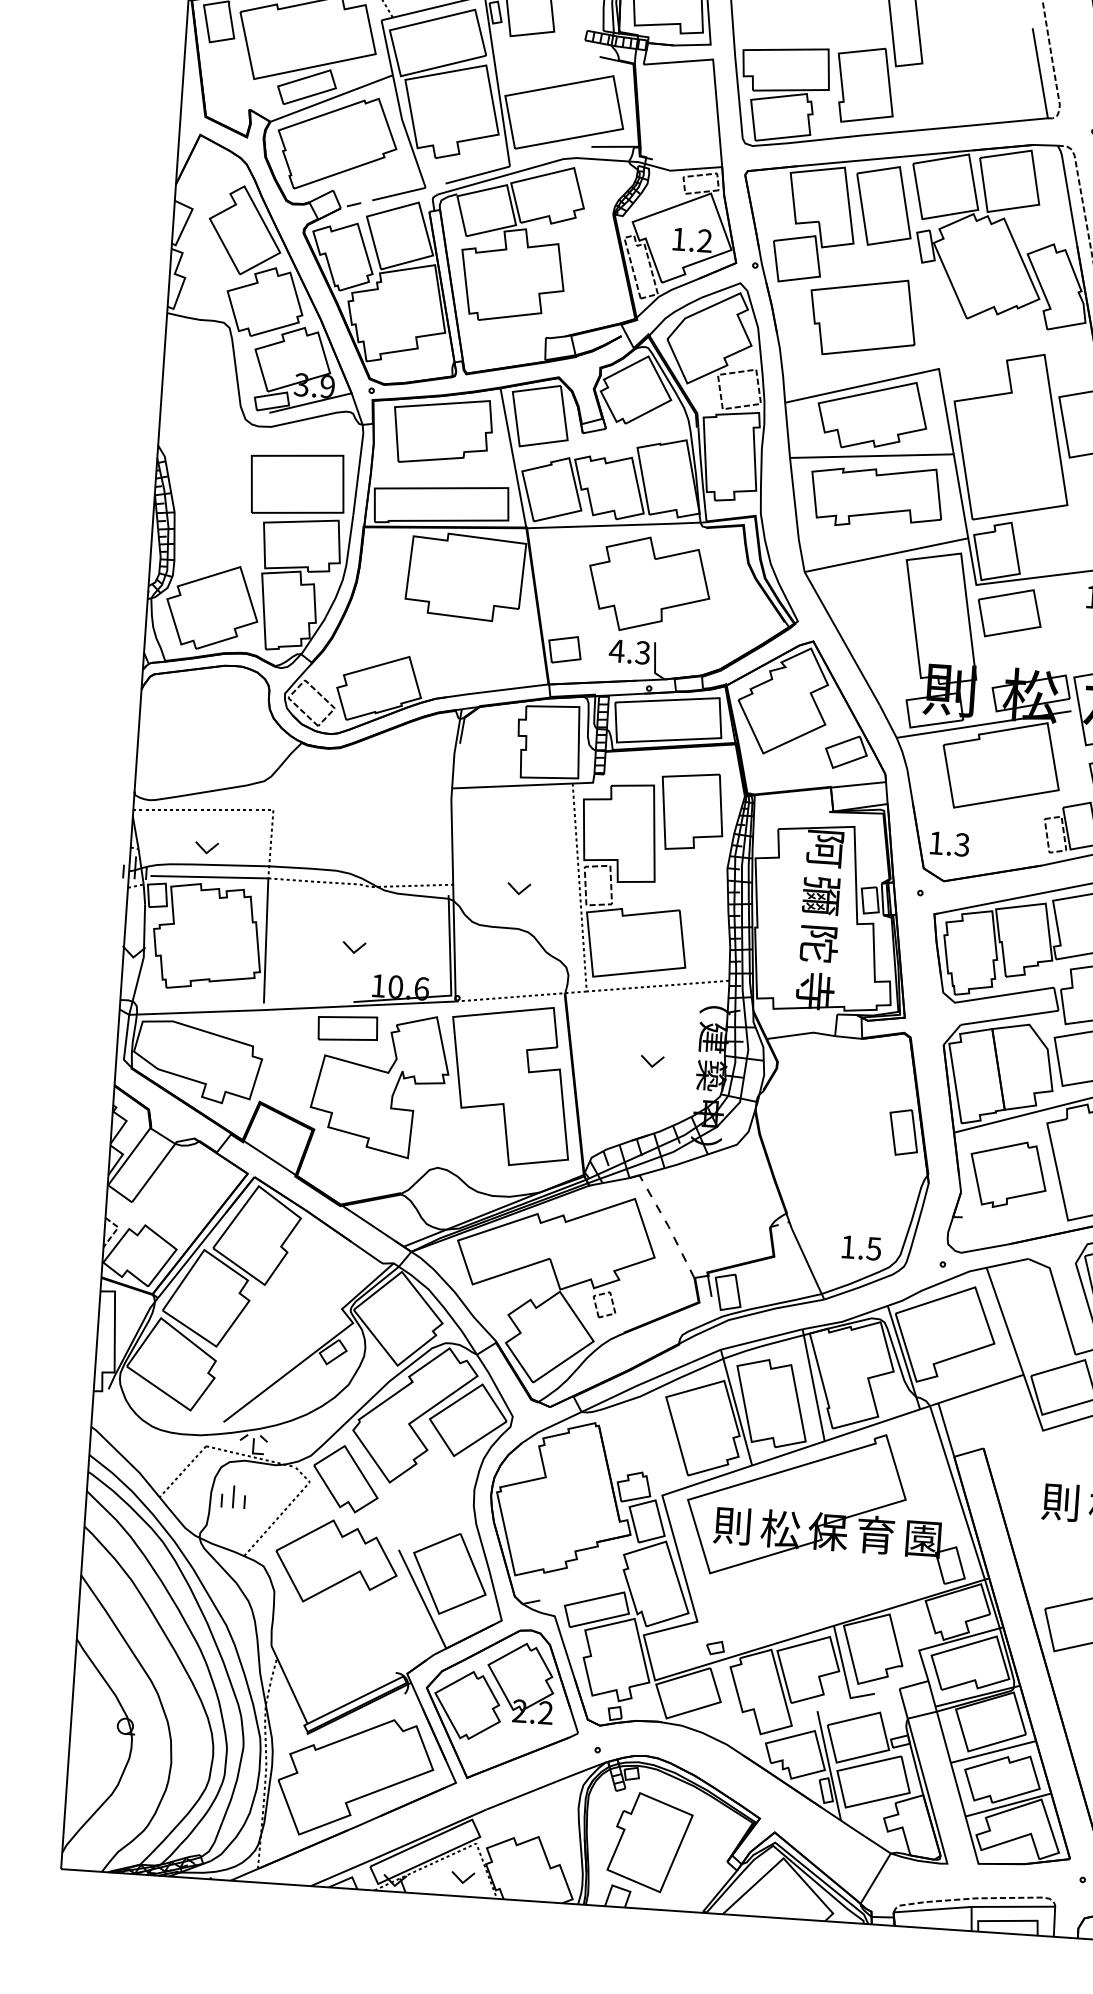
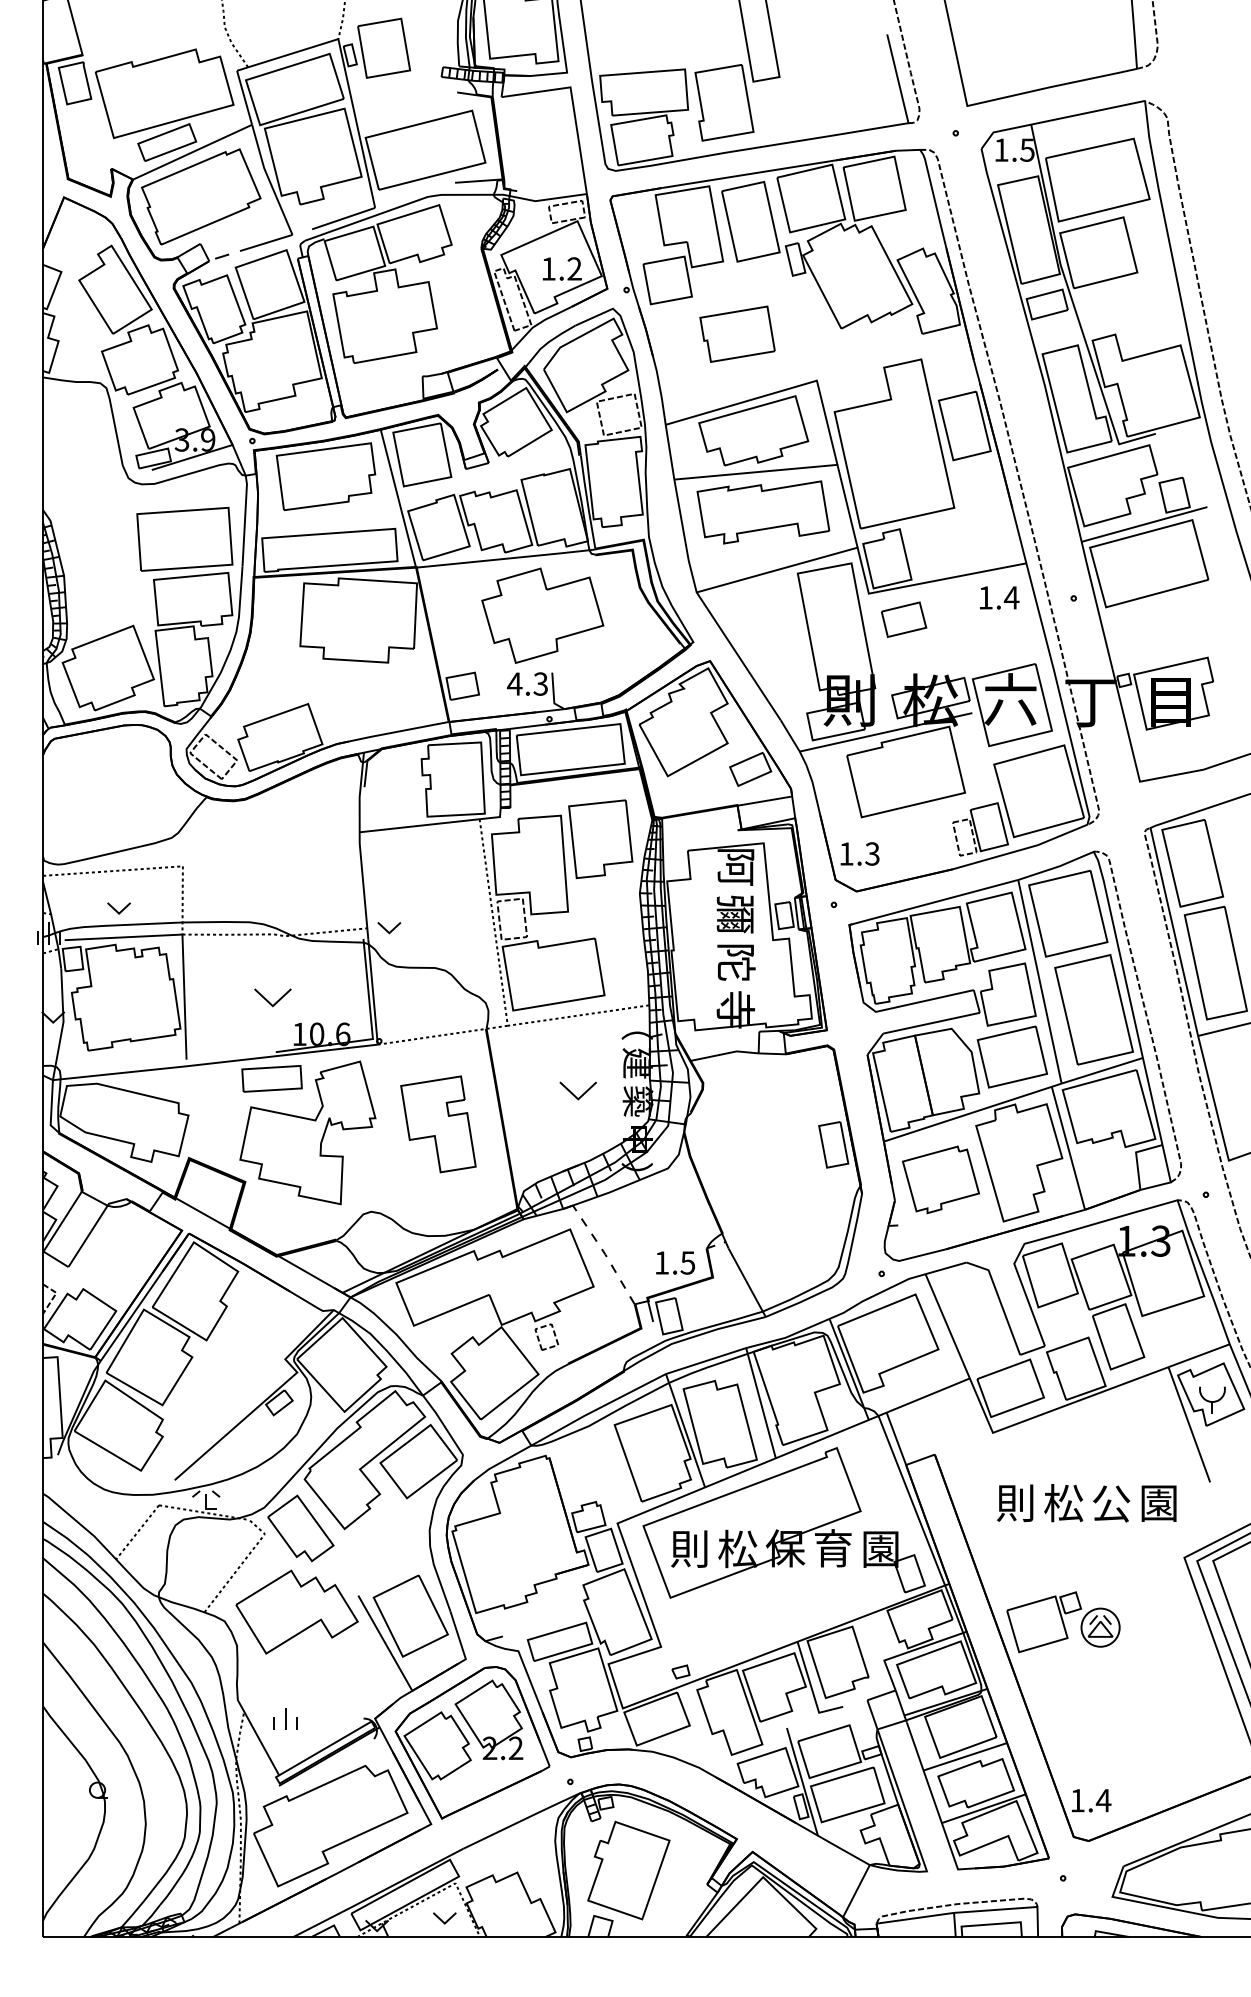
part: (862, 316) -> (737, 333), size x0.7
part: (1009, 613) -> (903, 619), size x0.7
part: (519, 889) -> (389, 928), moved
part: (353, 947) -> (272, 997), size x1.6
part: (651, 1061) -> (577, 1091), size x1.6
part: (510, 1085) -> (438, 1124), size x0.6
text: (861, 1247) -> (675, 1262), moved
part: (233, 1496) -> (285, 1718), moved

